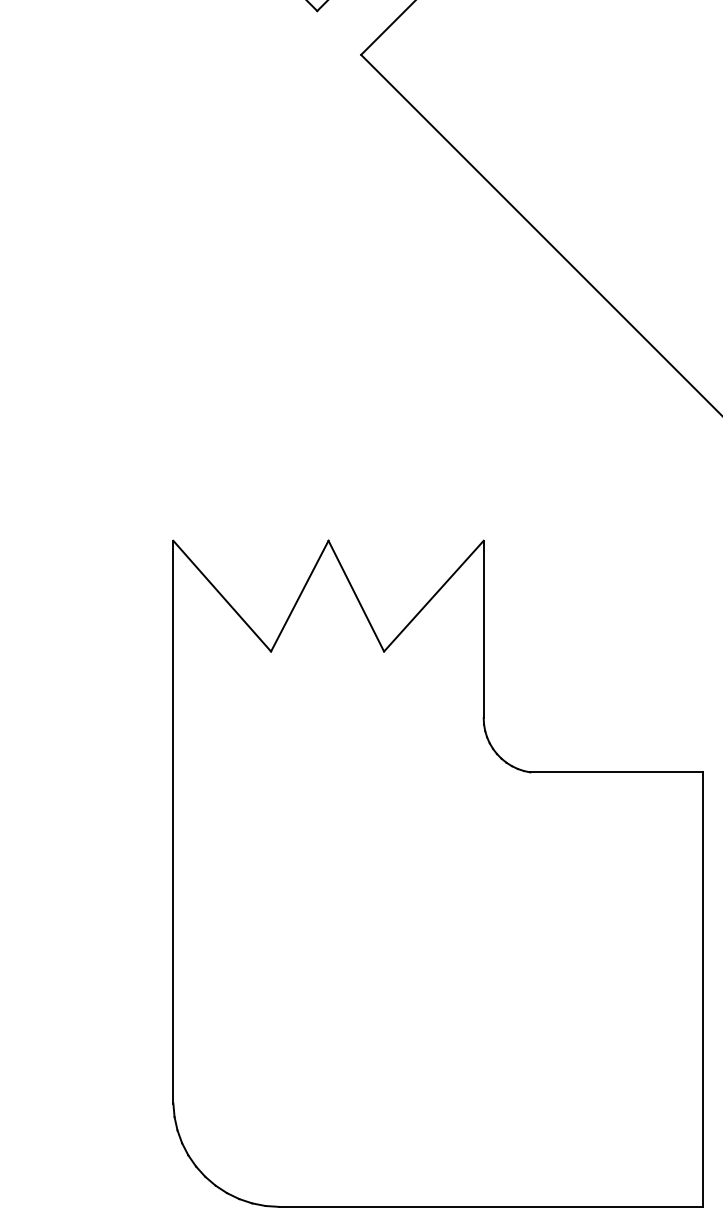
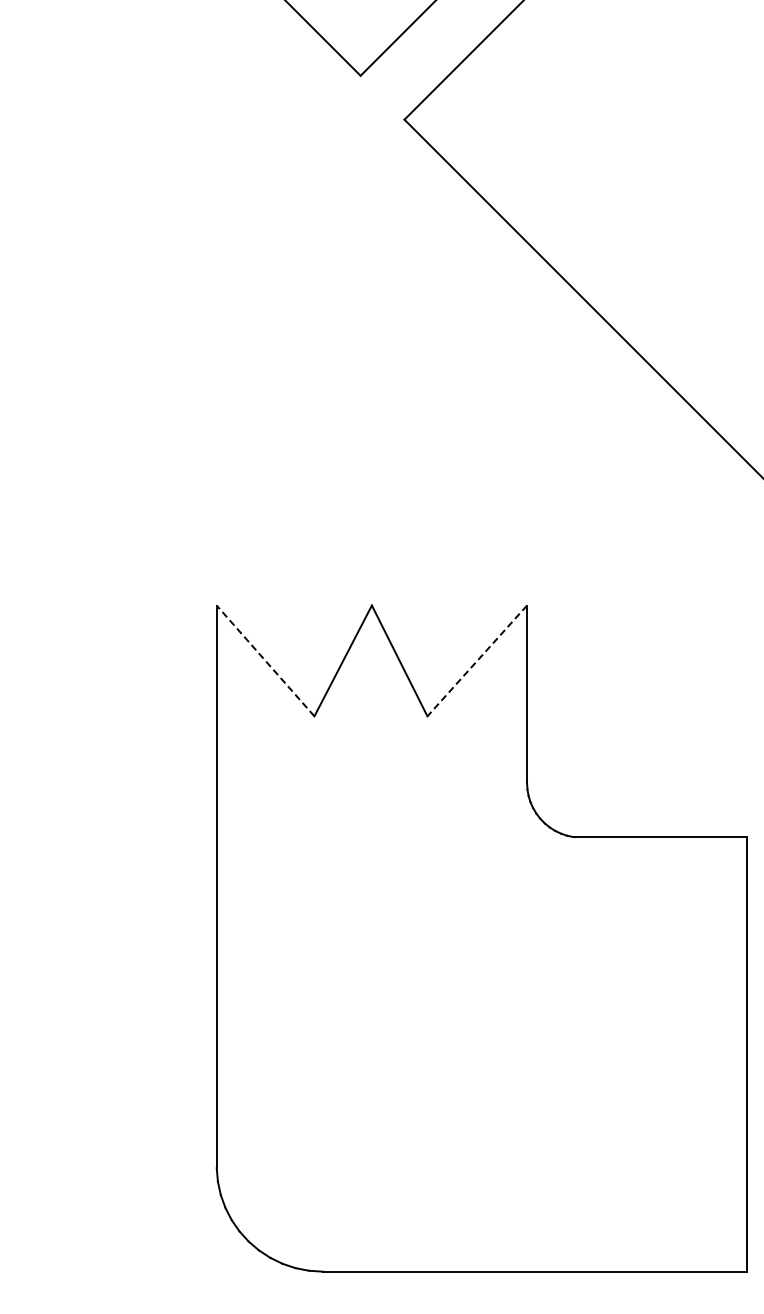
line: (222, 595) -> (265, 660), solid -> dashed
line: (433, 596) -> (476, 661), solid -> dashed

